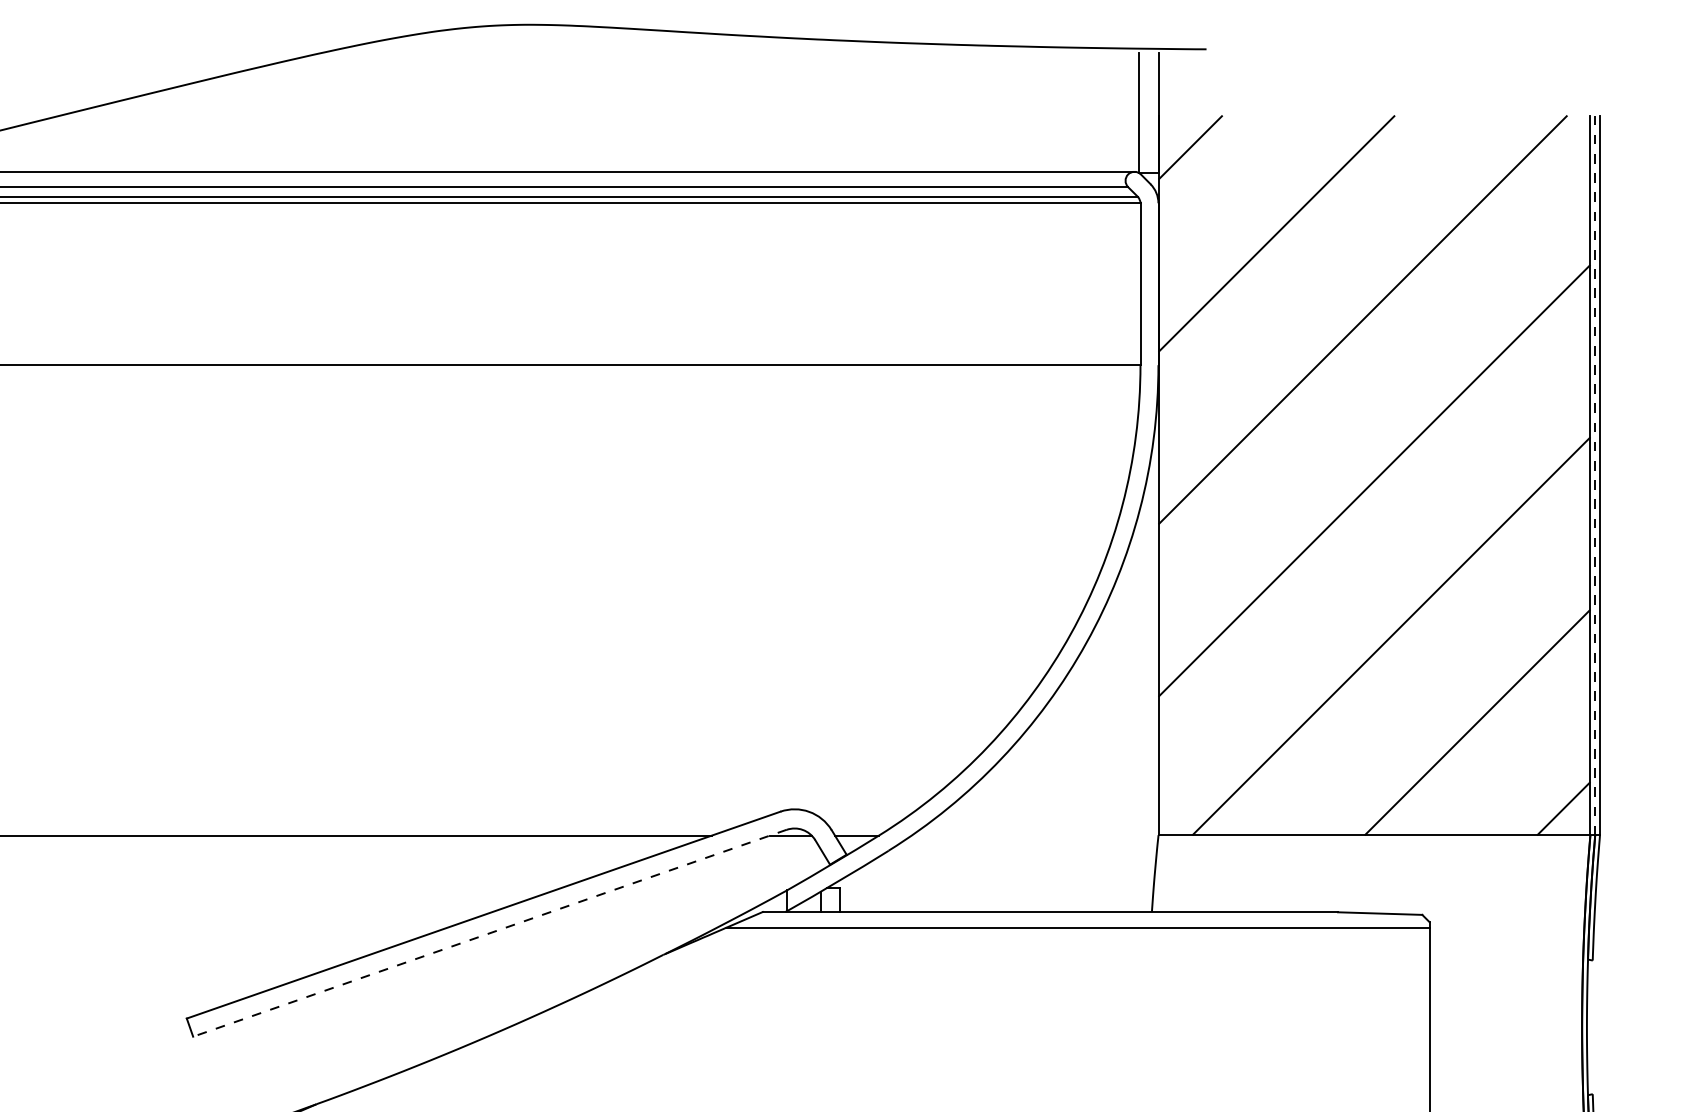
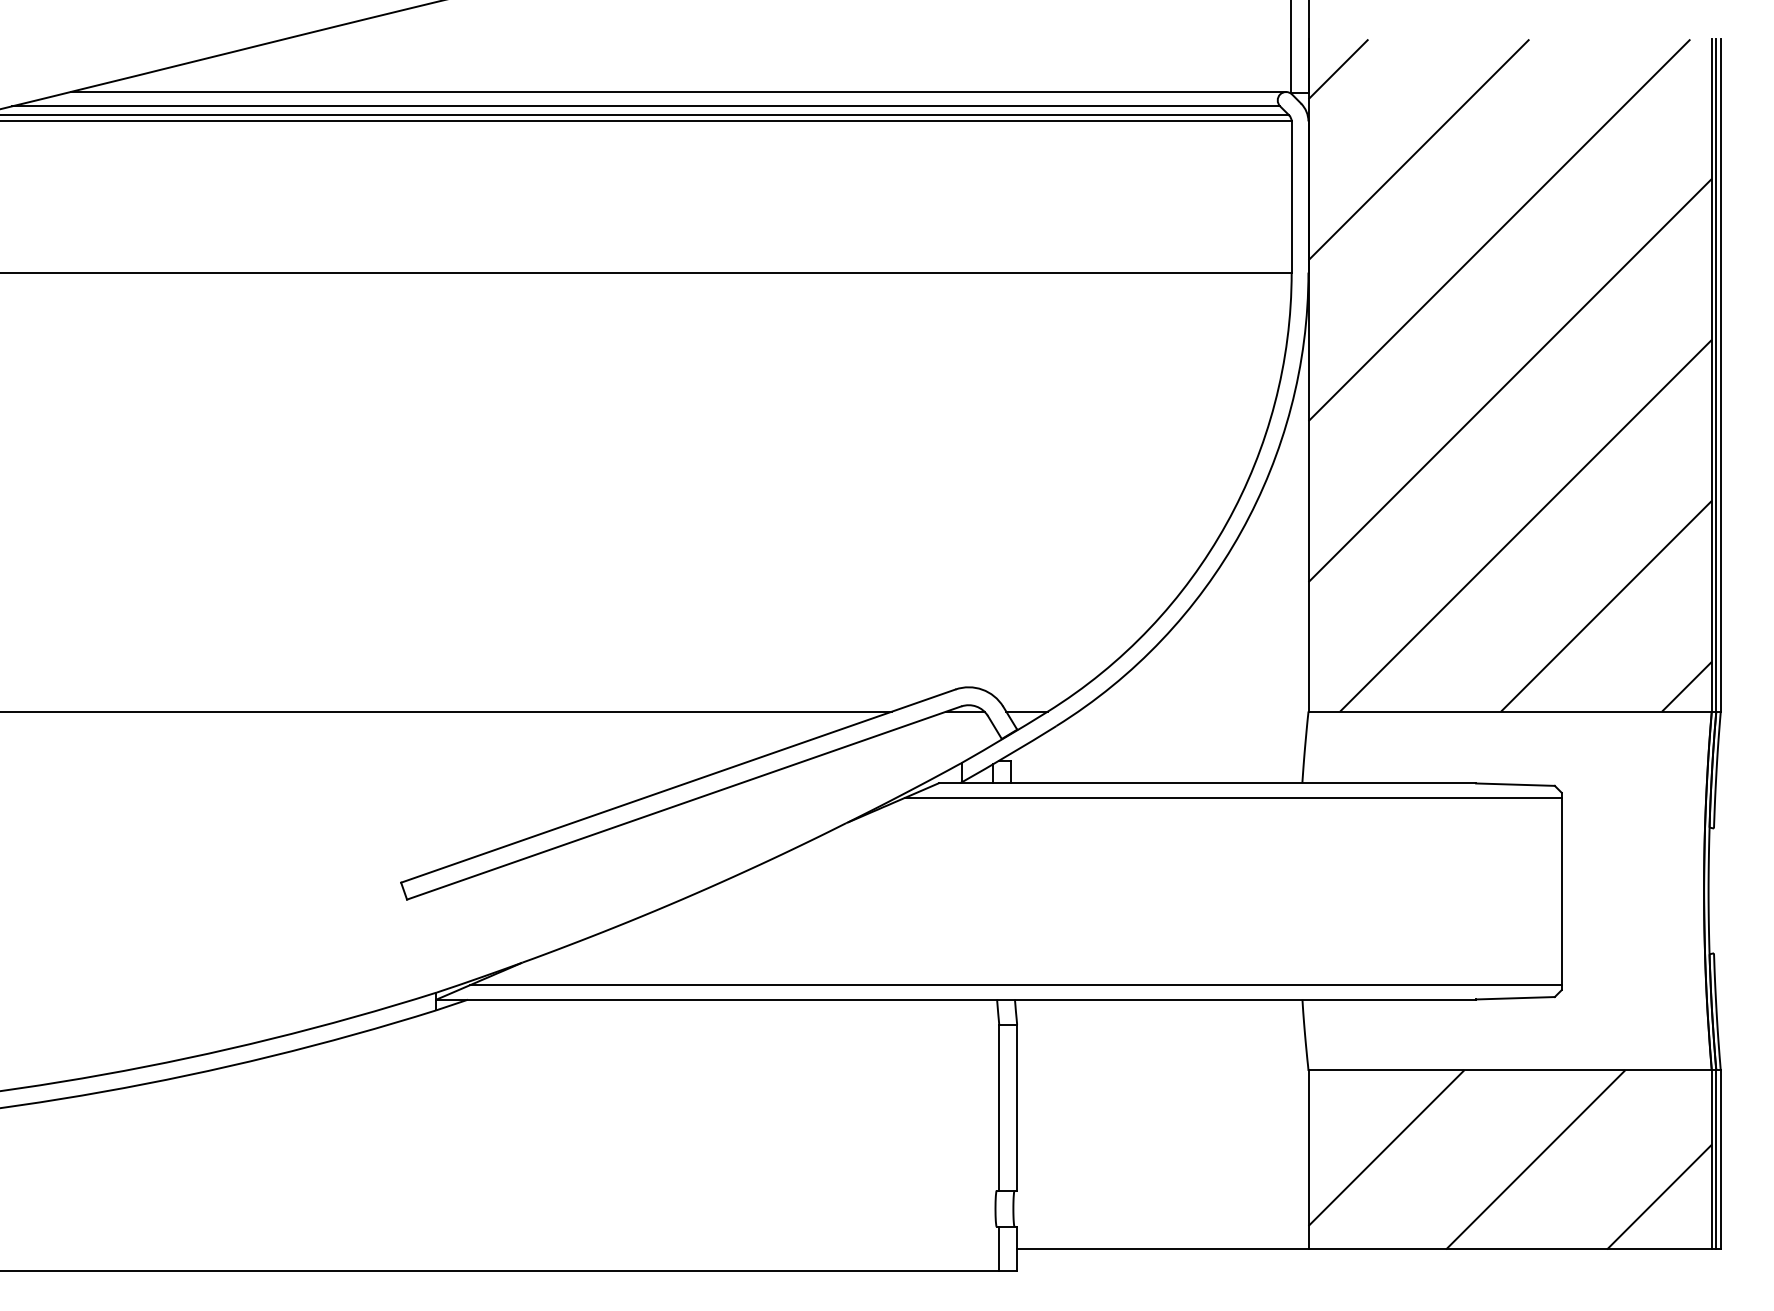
line: (1595, 475) -> (1716, 375), dashed -> solid
line: (490, 933) -> (684, 803), dashed -> solid

